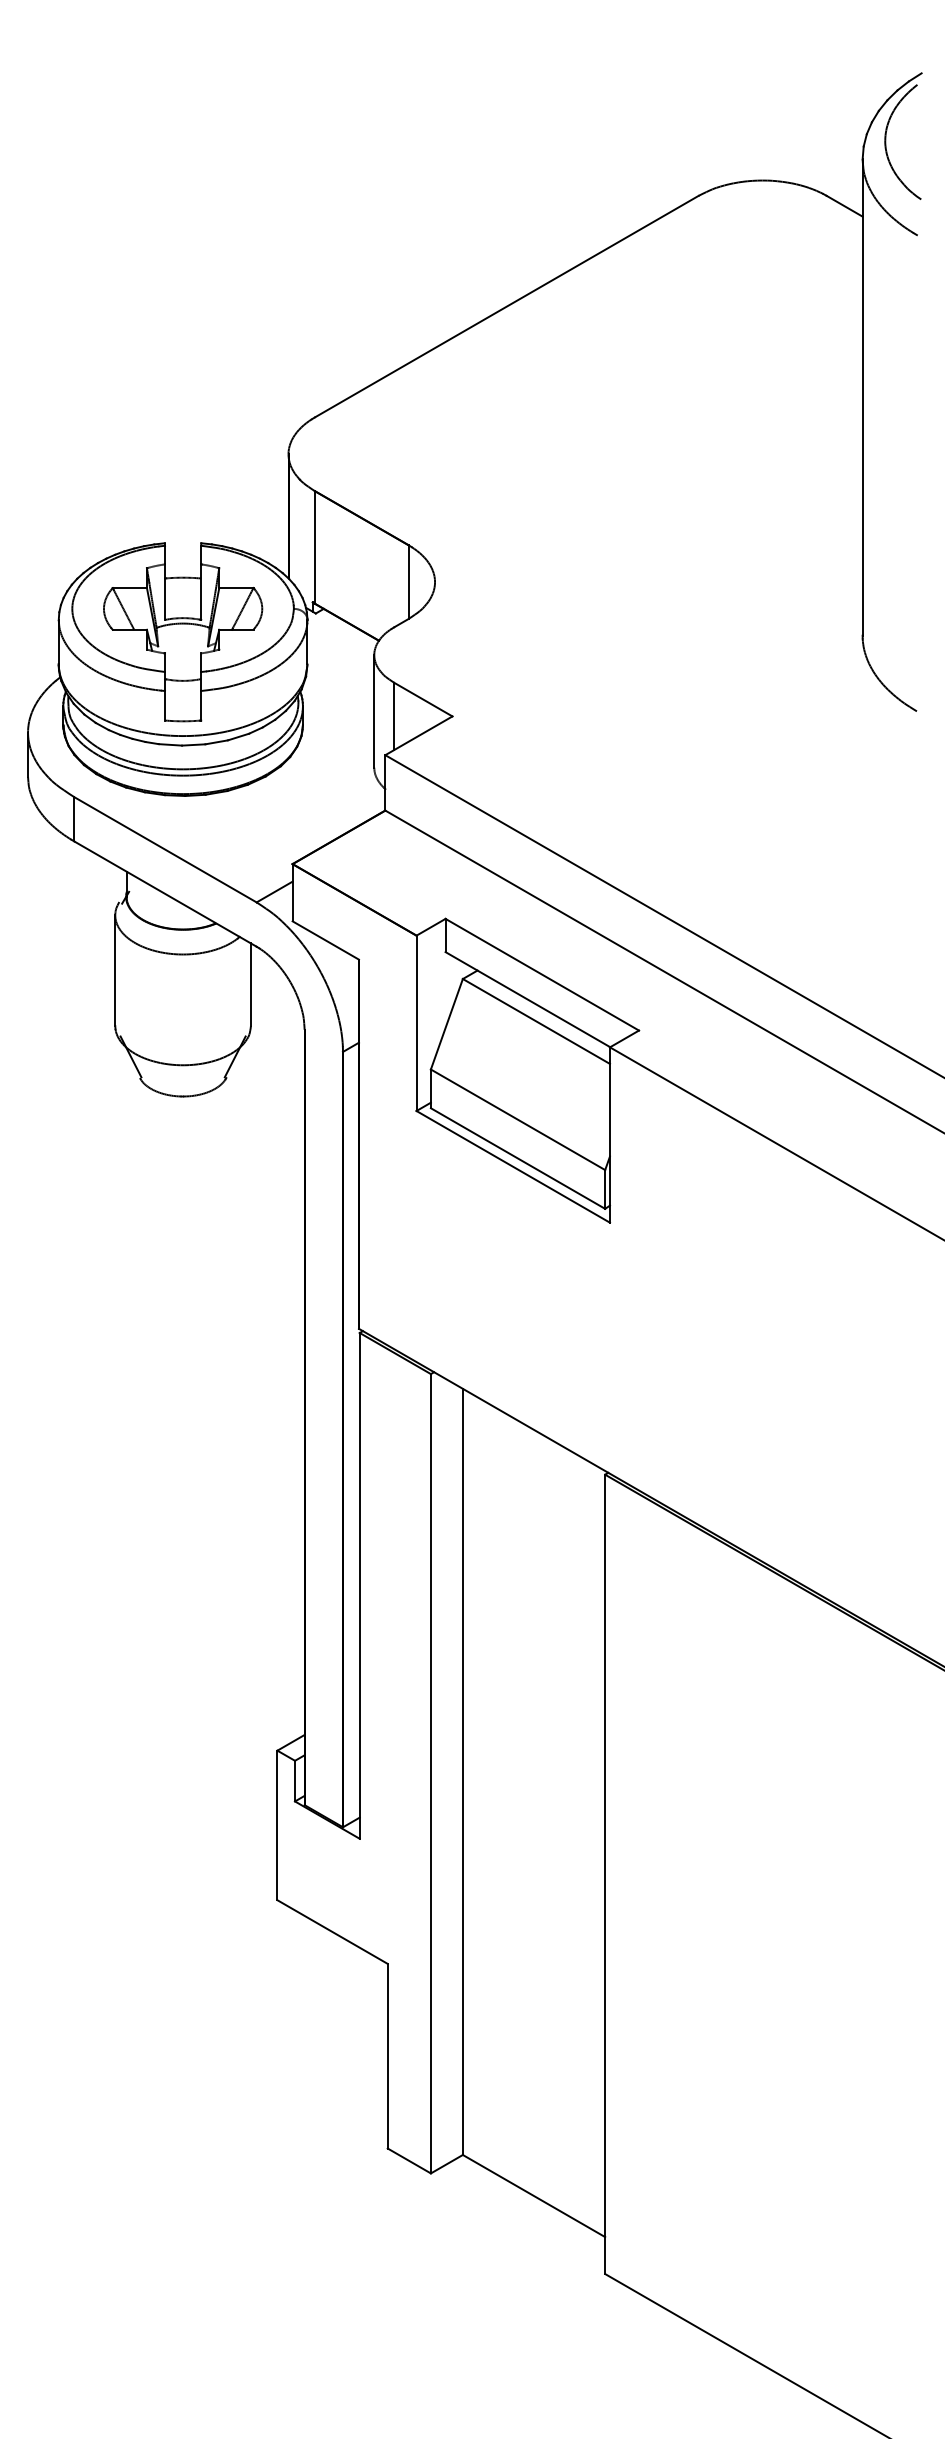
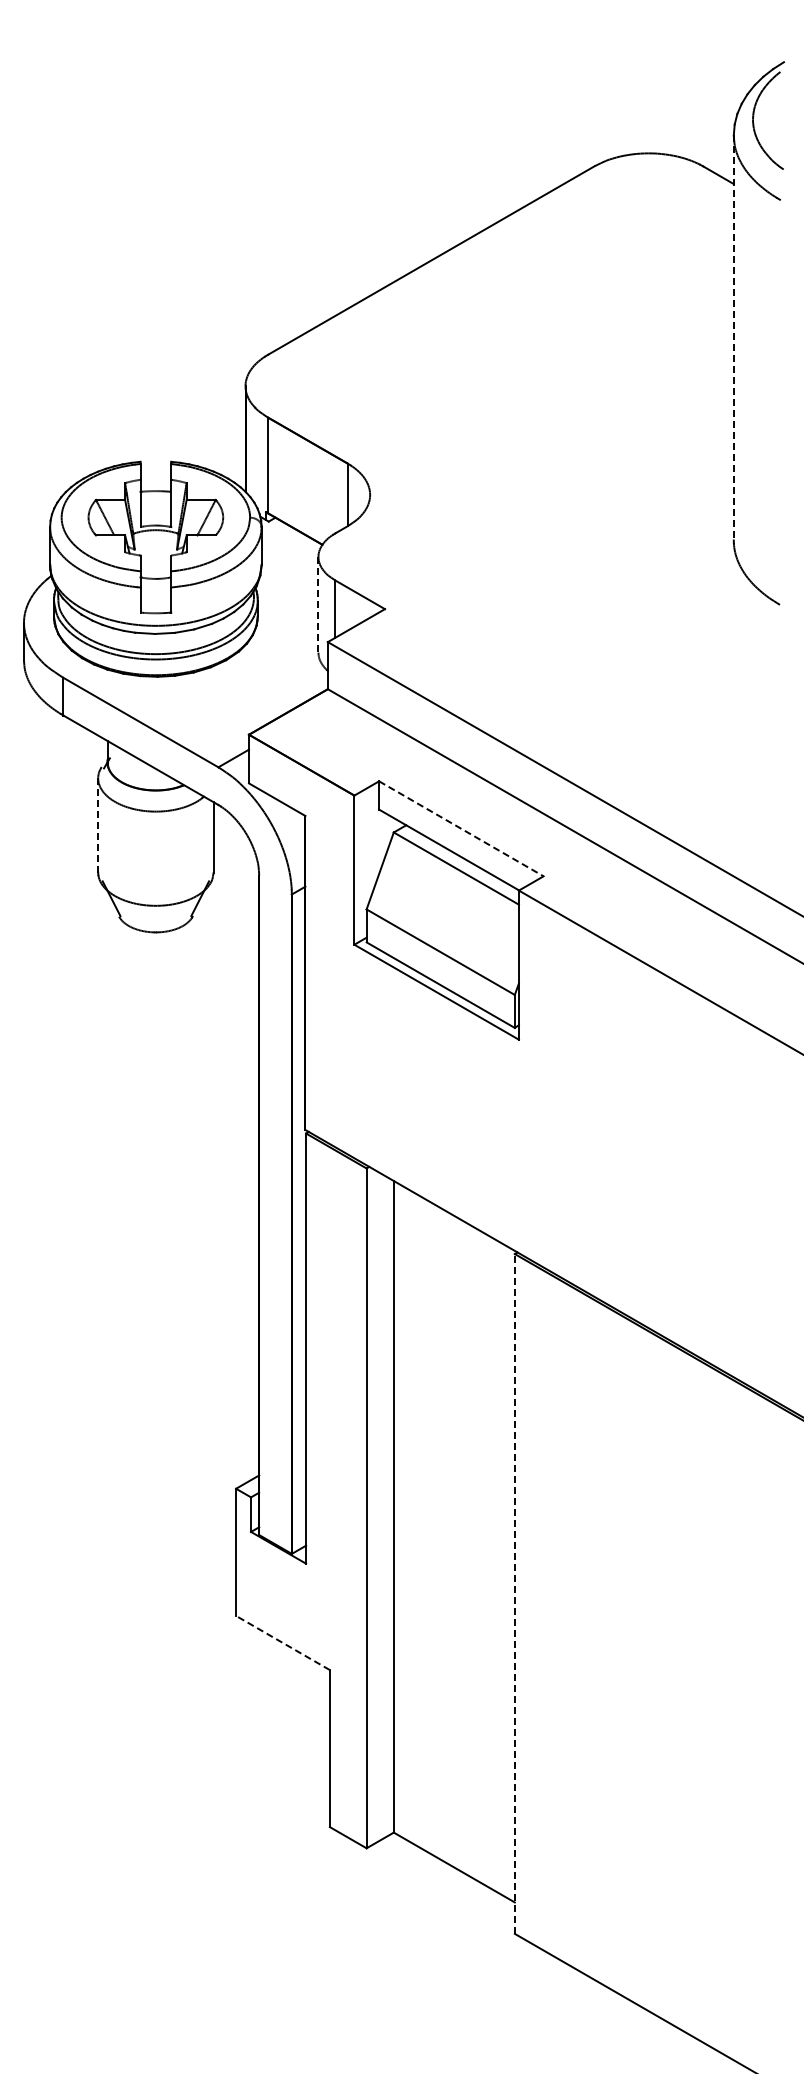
line: (862, 397) -> (733, 337), solid -> dashed
line: (374, 710) -> (318, 604), solid -> dashed
line: (115, 970) -> (98, 825), solid -> dashed
line: (542, 974) -> (461, 828), solid -> dashed
line: (604, 1873) -> (514, 1593), solid -> dashed
line: (331, 1931) -> (282, 1642), solid -> dashed

